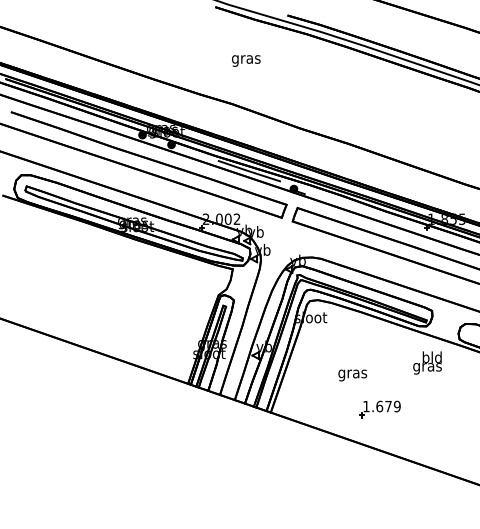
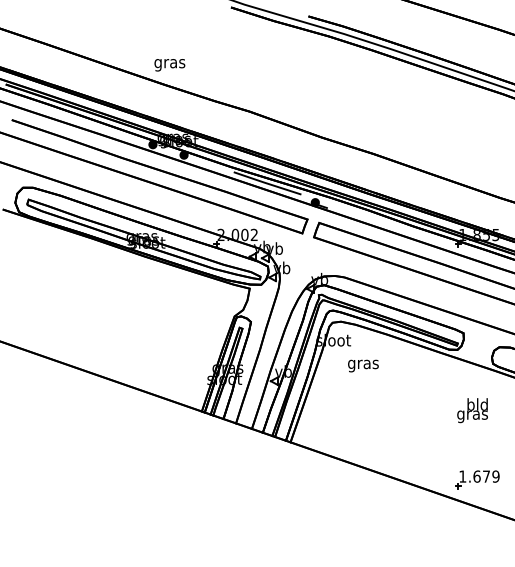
text: (246, 60) -> (170, 64), moved
text: (427, 362) -> (472, 410), moved
text: (352, 375) -> (363, 366), moved
part: (379, 409) -> (476, 479), moved

